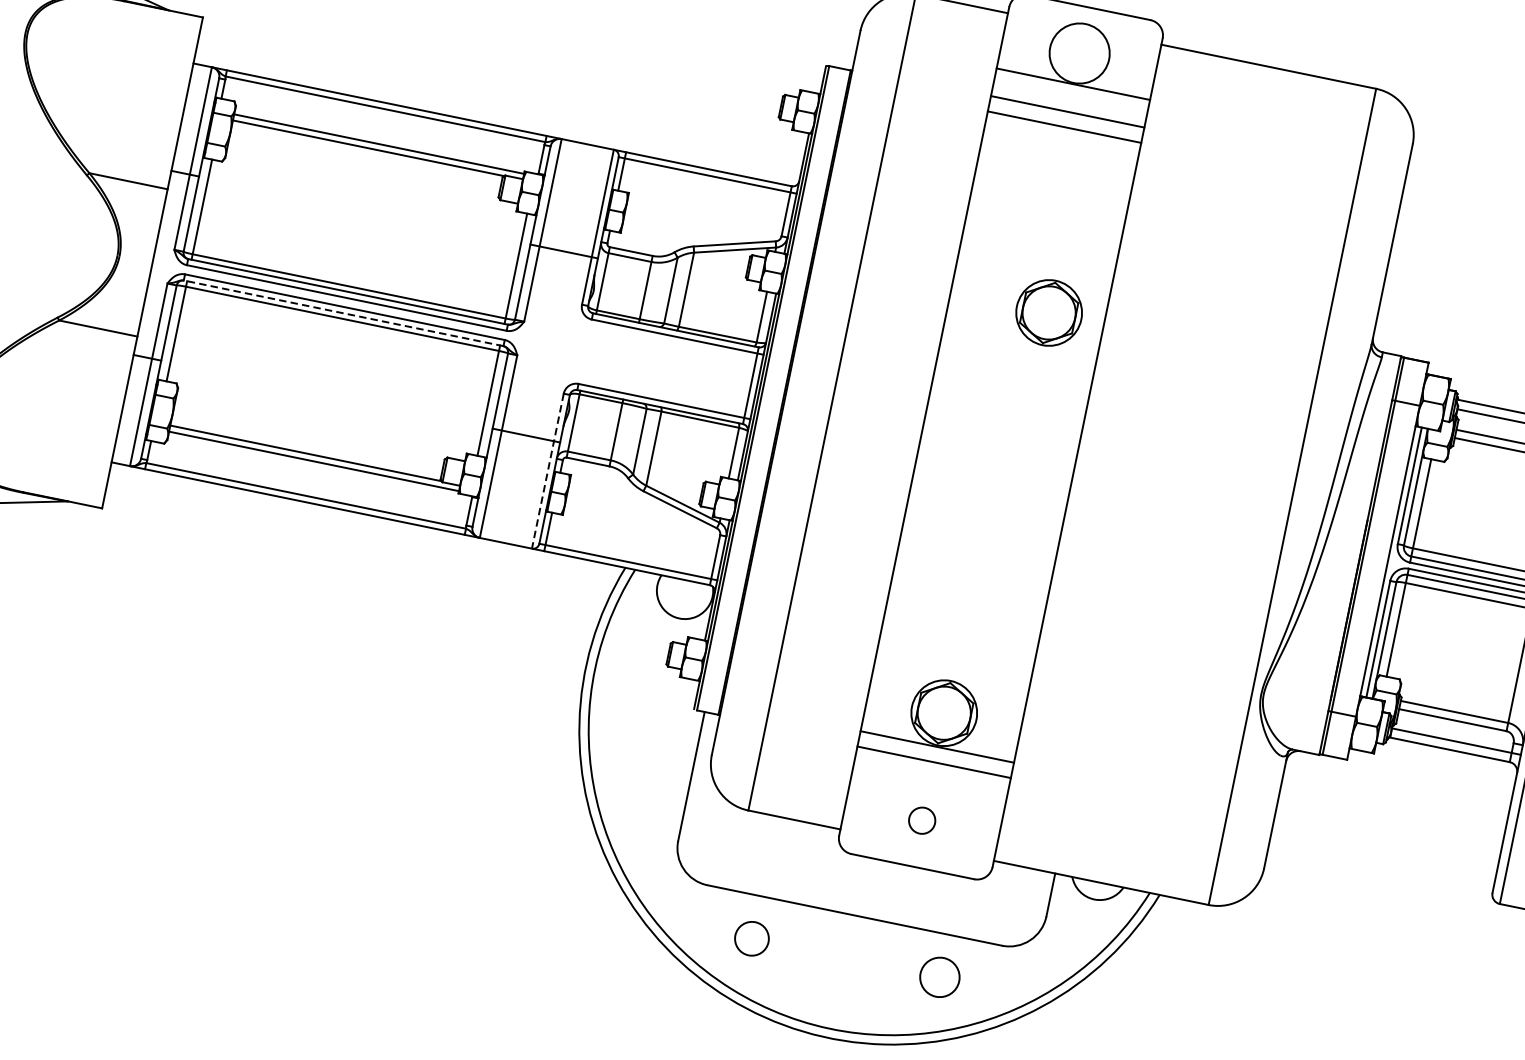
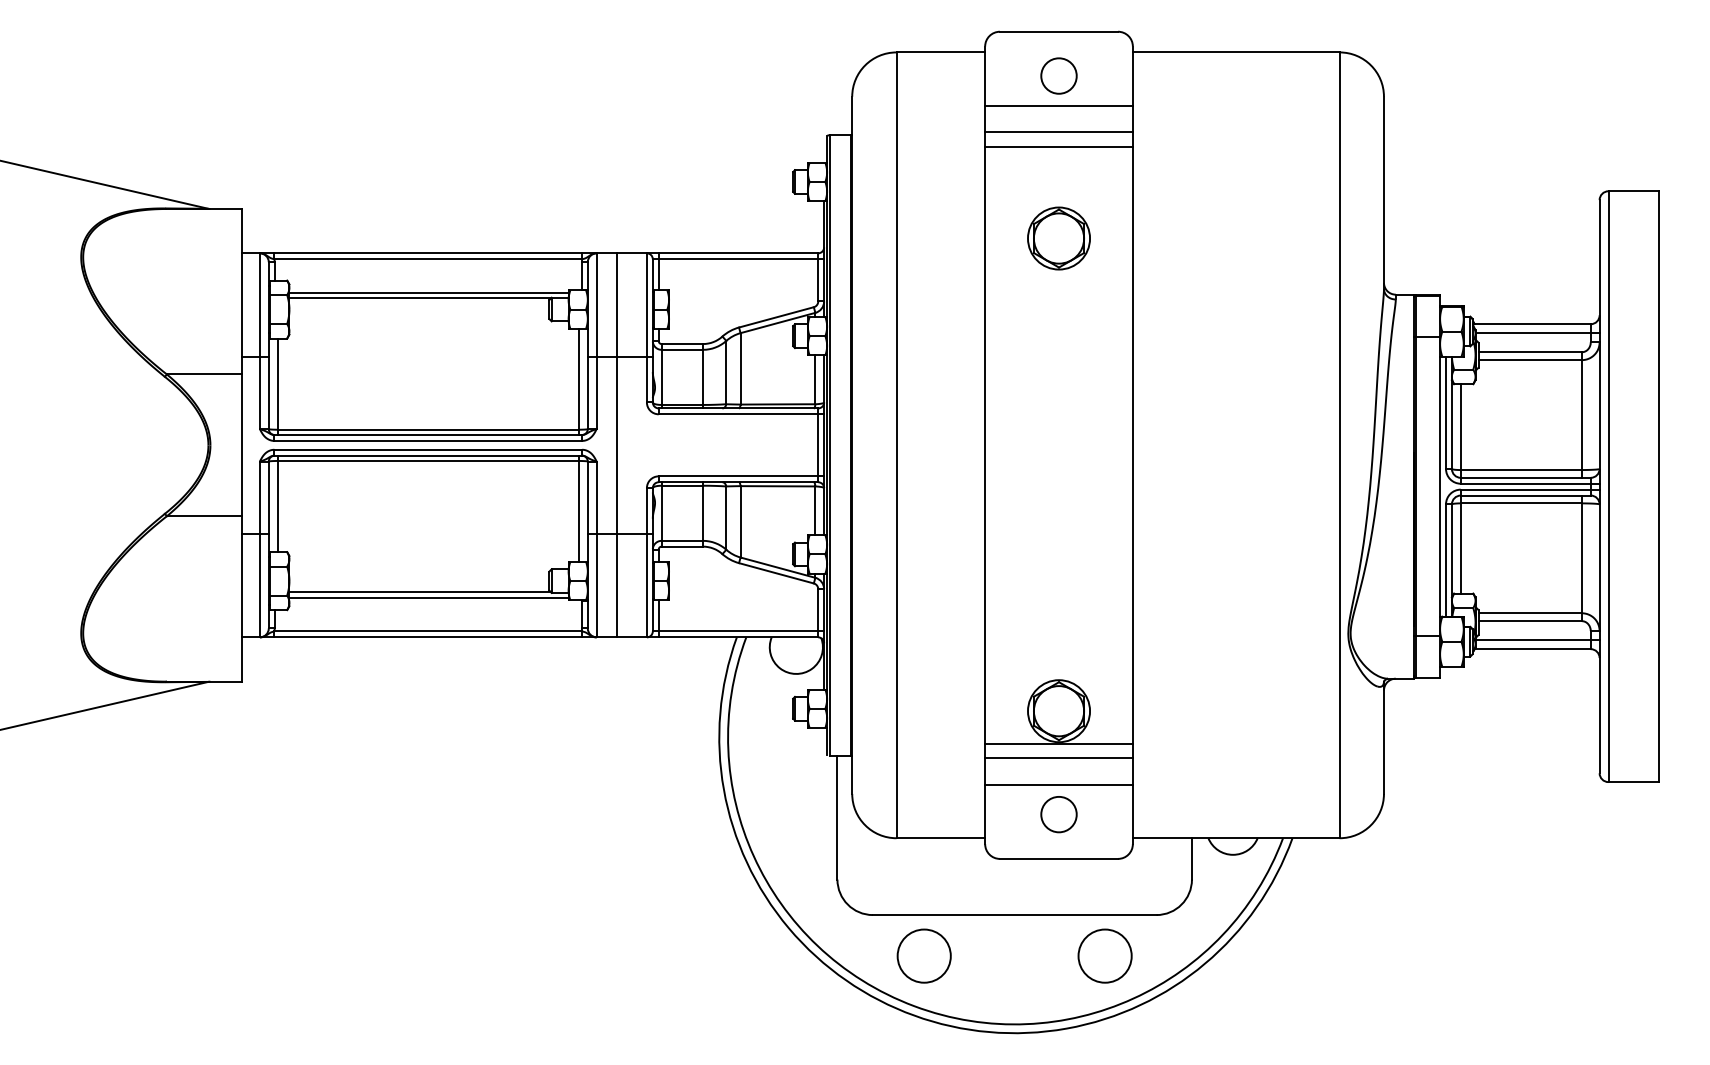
circle: (1079, 52) -> (1058, 75), size x0.62
part: (1048, 312) -> (1058, 238), moved
line: (343, 313) -> (428, 455), dashed -> solid
line: (542, 343) -> (617, 445), added
line: (547, 470) -> (646, 562), dashed -> solid
line: (927, 790) -> (1058, 785), added
circle: (921, 820) -> (1058, 814), size x1.43
circle: (751, 938) -> (923, 955), size x1.67
circle: (939, 976) -> (1104, 955), size x1.43

